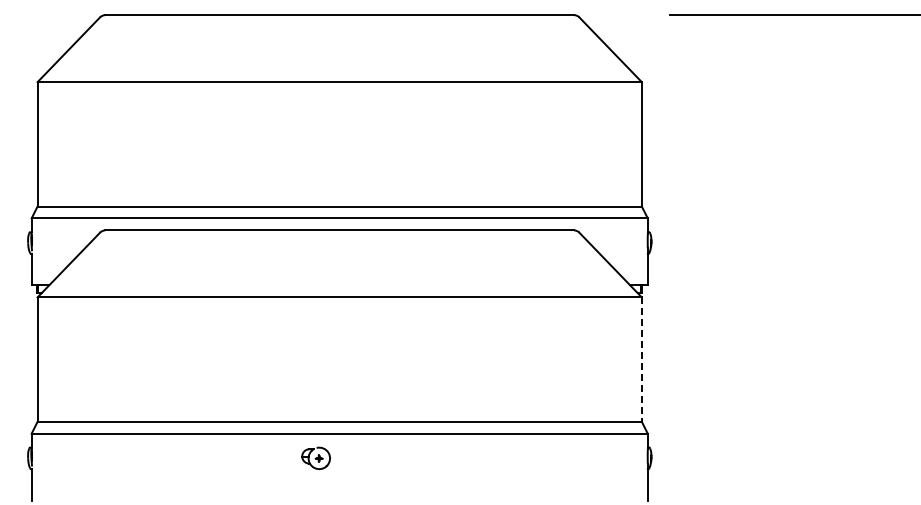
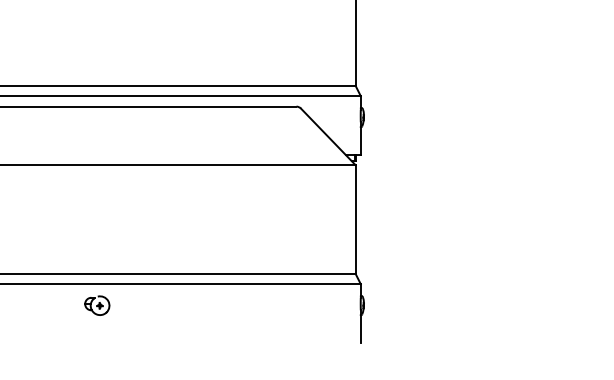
line: (641, 360) -> (355, 220), dashed -> solid
part: (315, 457) -> (96, 304), moved

